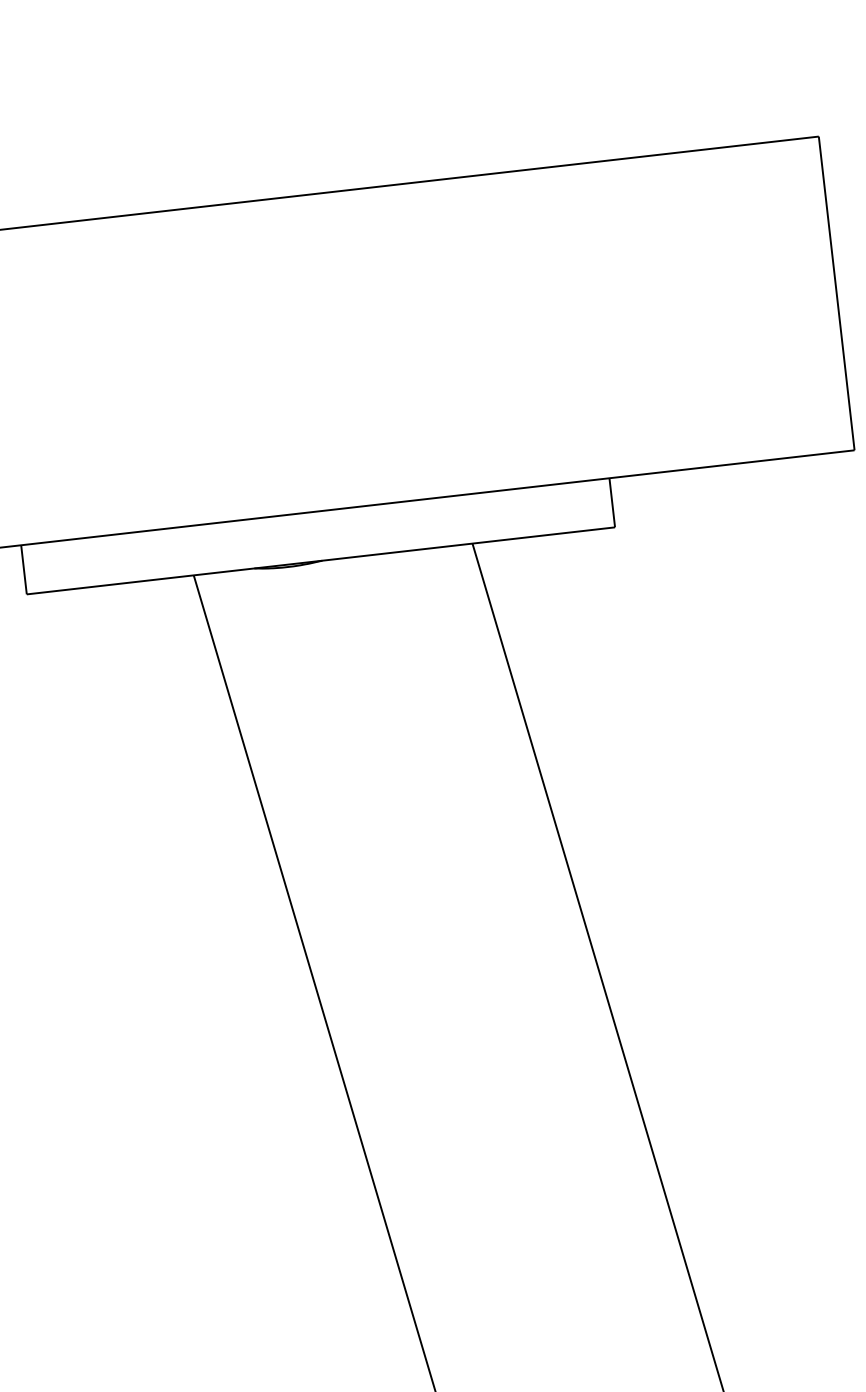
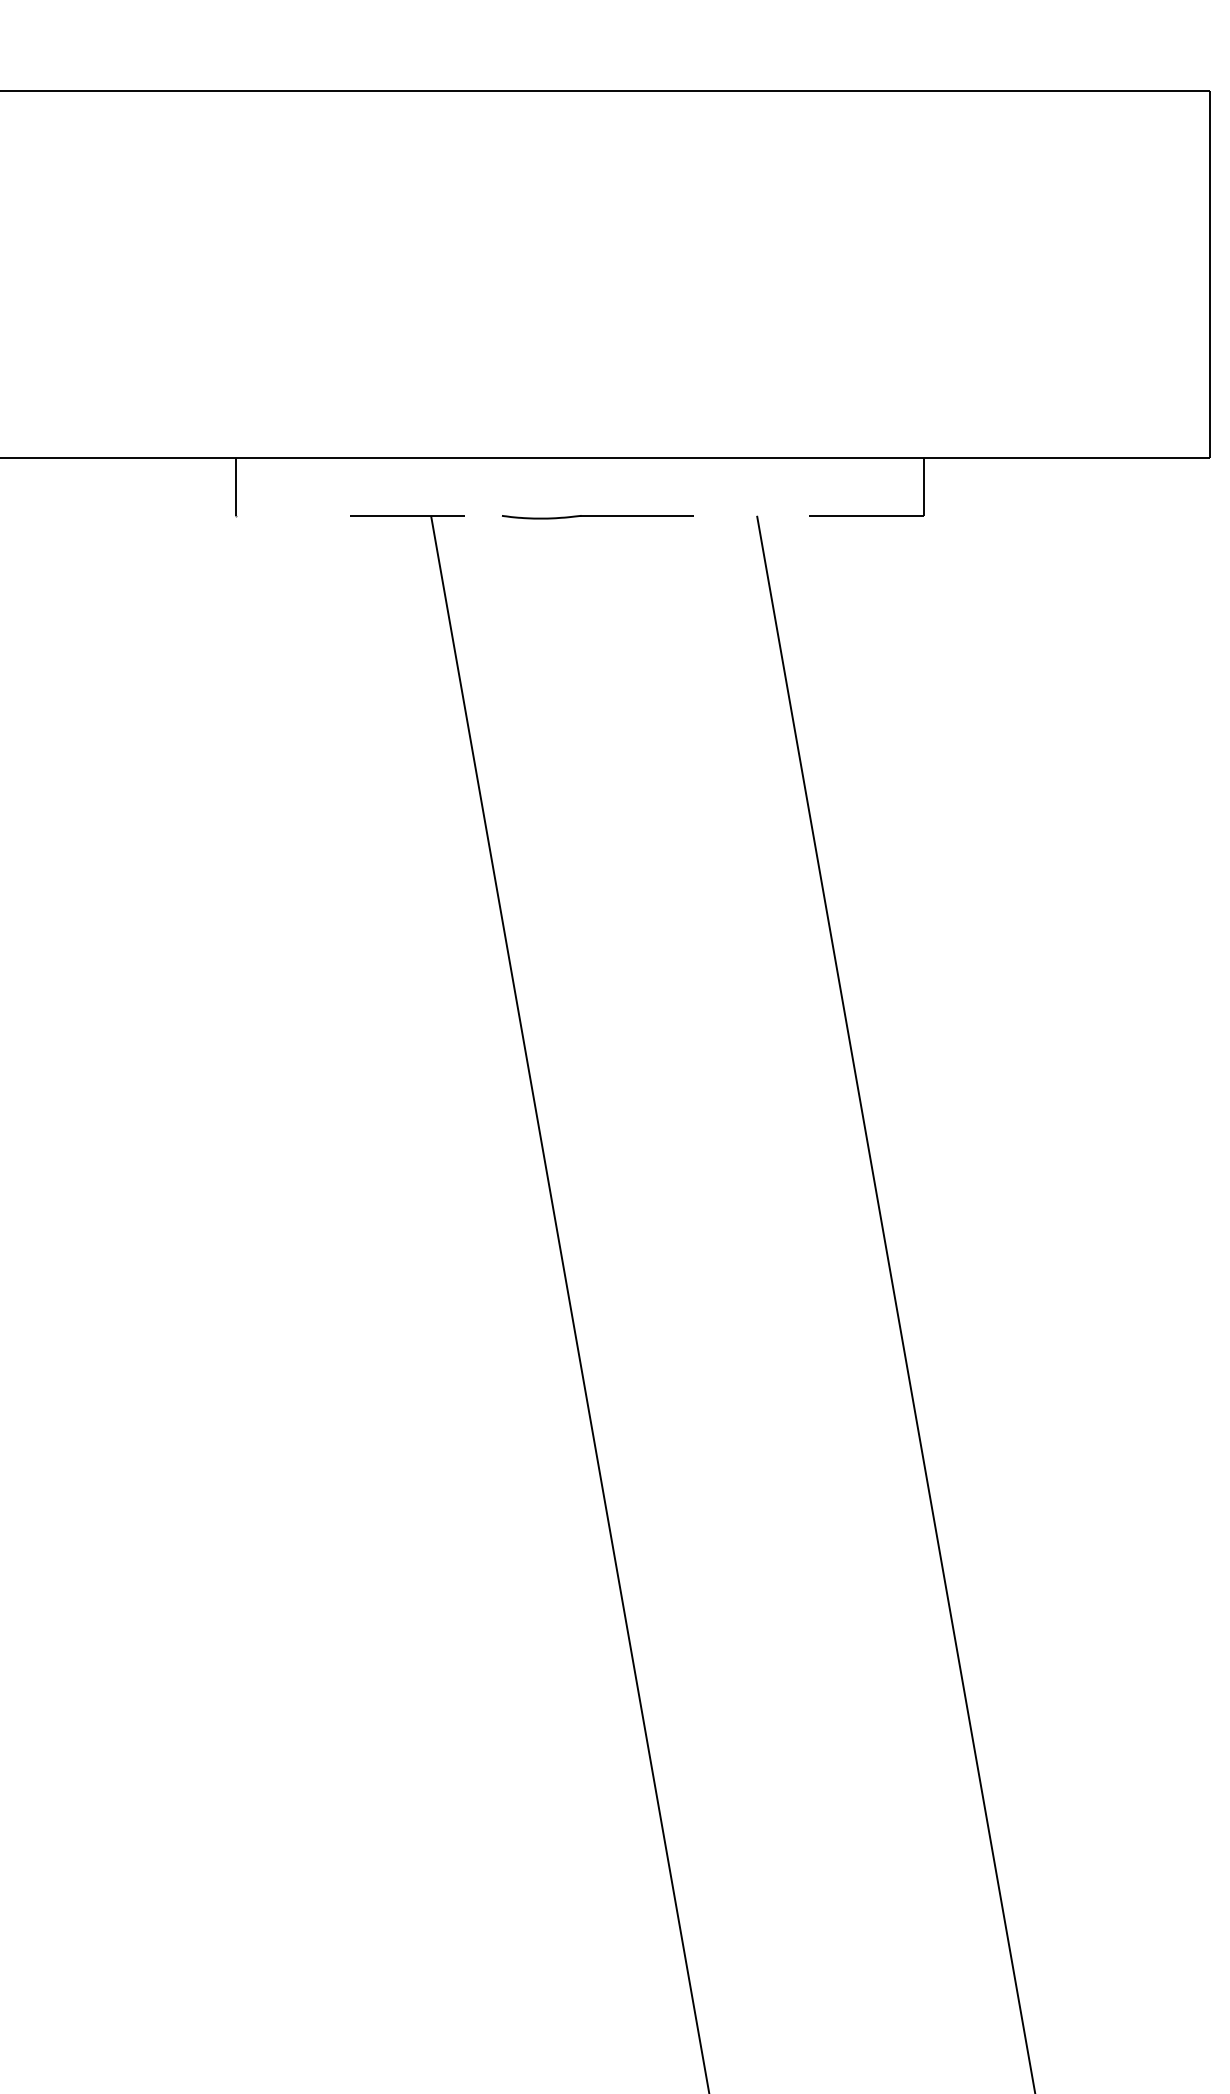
line: (320, 560) -> (579, 515), solid -> dashed

